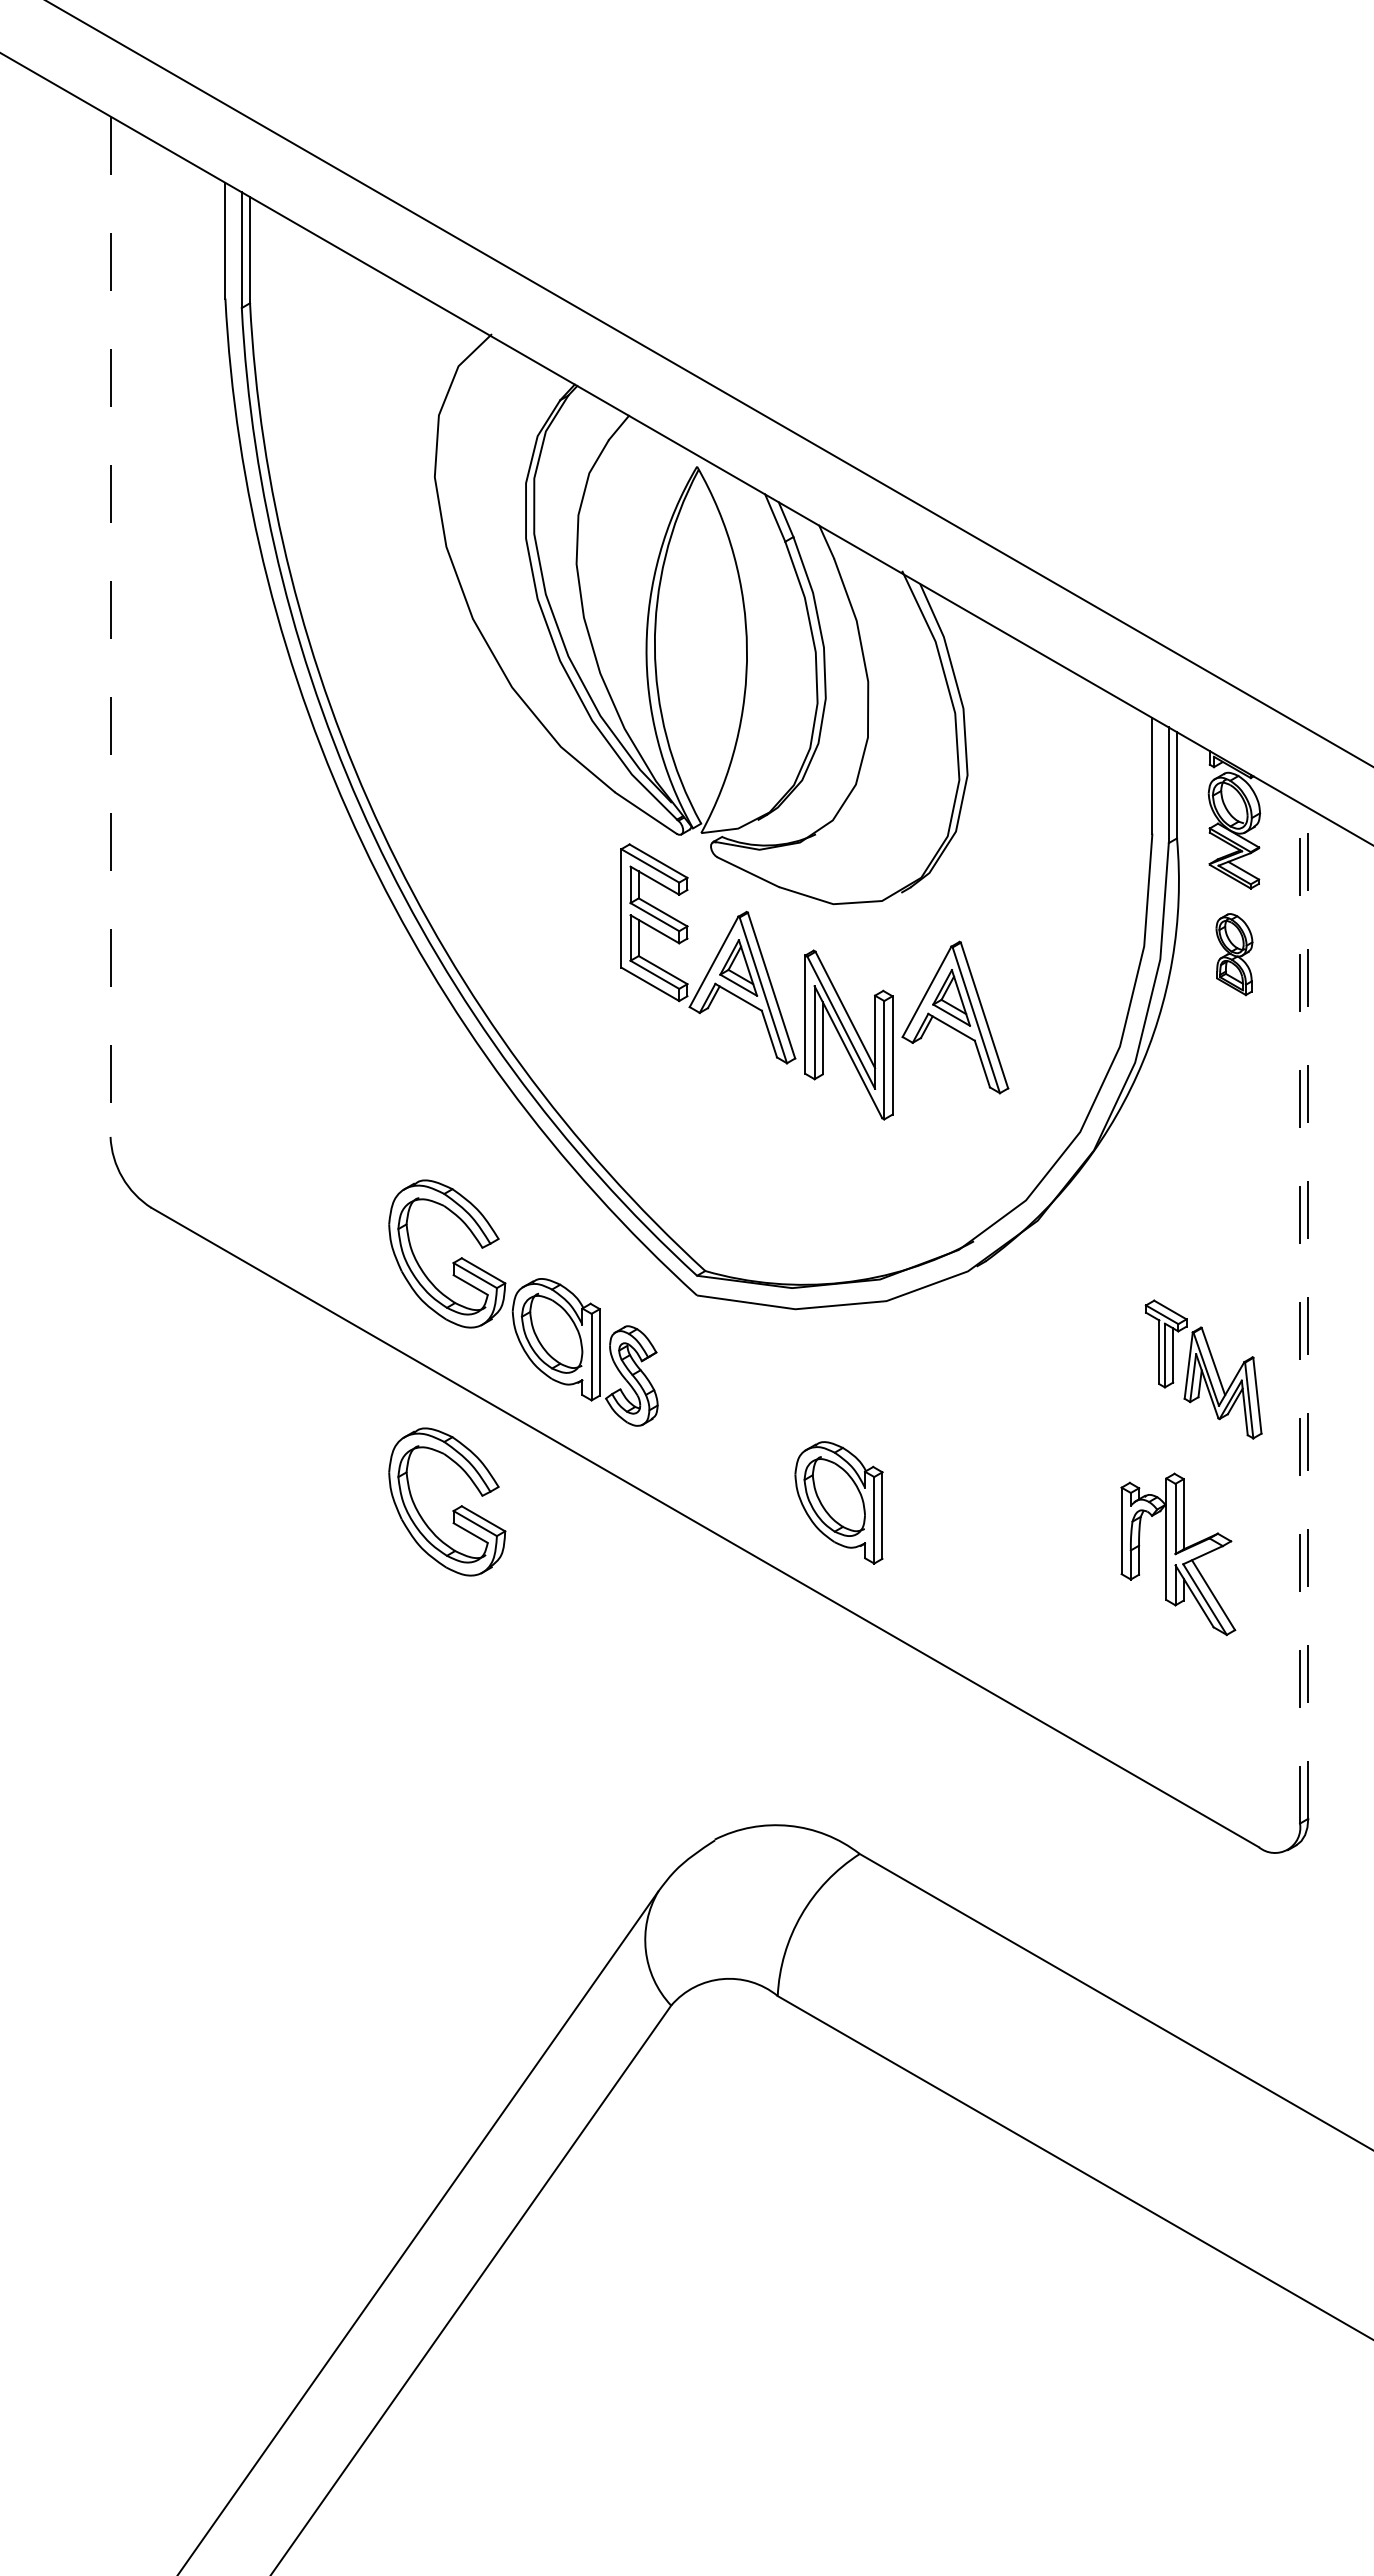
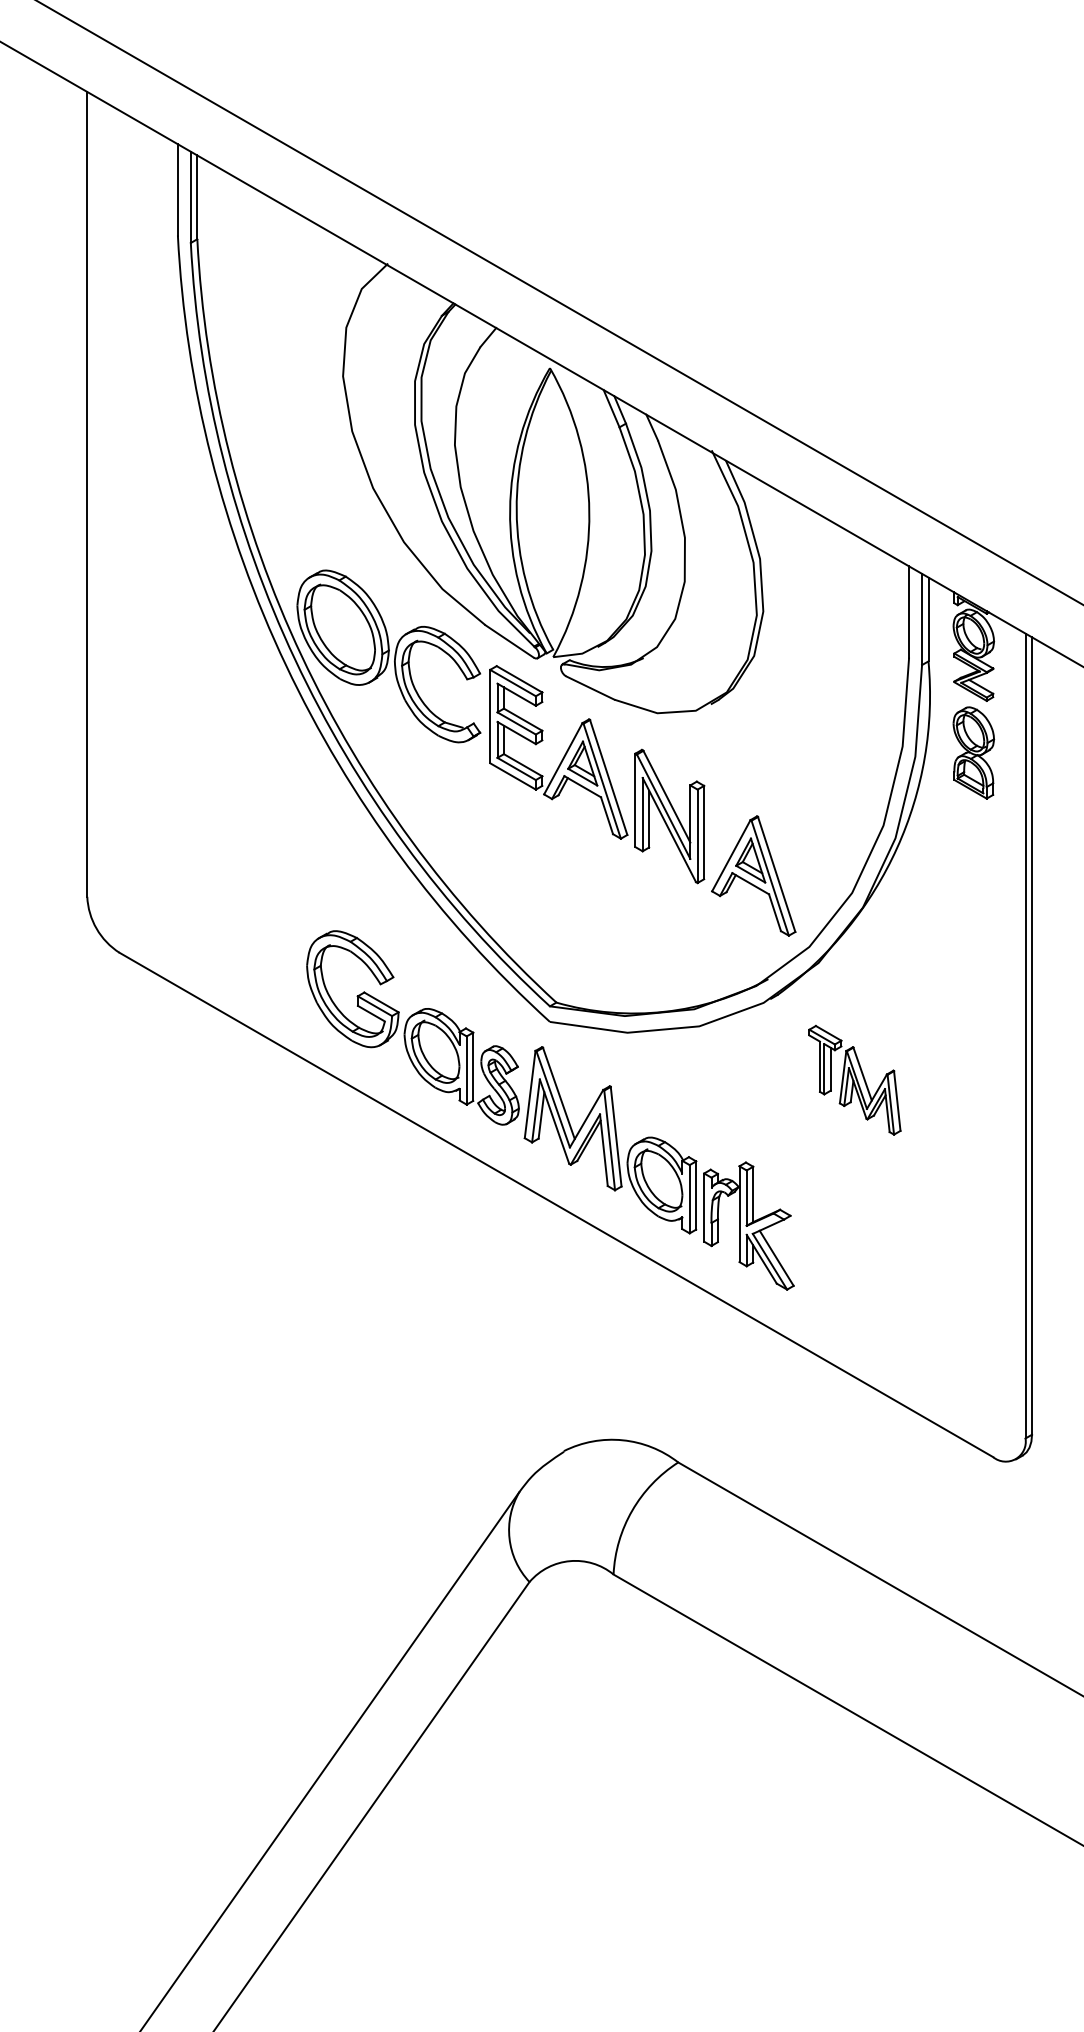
line: (110, 627) -> (87, 494), dashed -> solid
part: (492, 832) -> (388, 656), added
part: (1234, 954) -> (973, 752), size x1.43
part: (955, 1017) -> (753, 875), moved
line: (1300, 1312) -> (1025, 1035), dashed -> solid
line: (1308, 1312) -> (1032, 1035), dashed -> solid
part: (1203, 1369) -> (854, 1080), moved
part: (726, 1417) -> (573, 1118), added
part: (453, 1509) -> (357, 1190), removed
part: (1178, 1554) -> (749, 1226), moved

